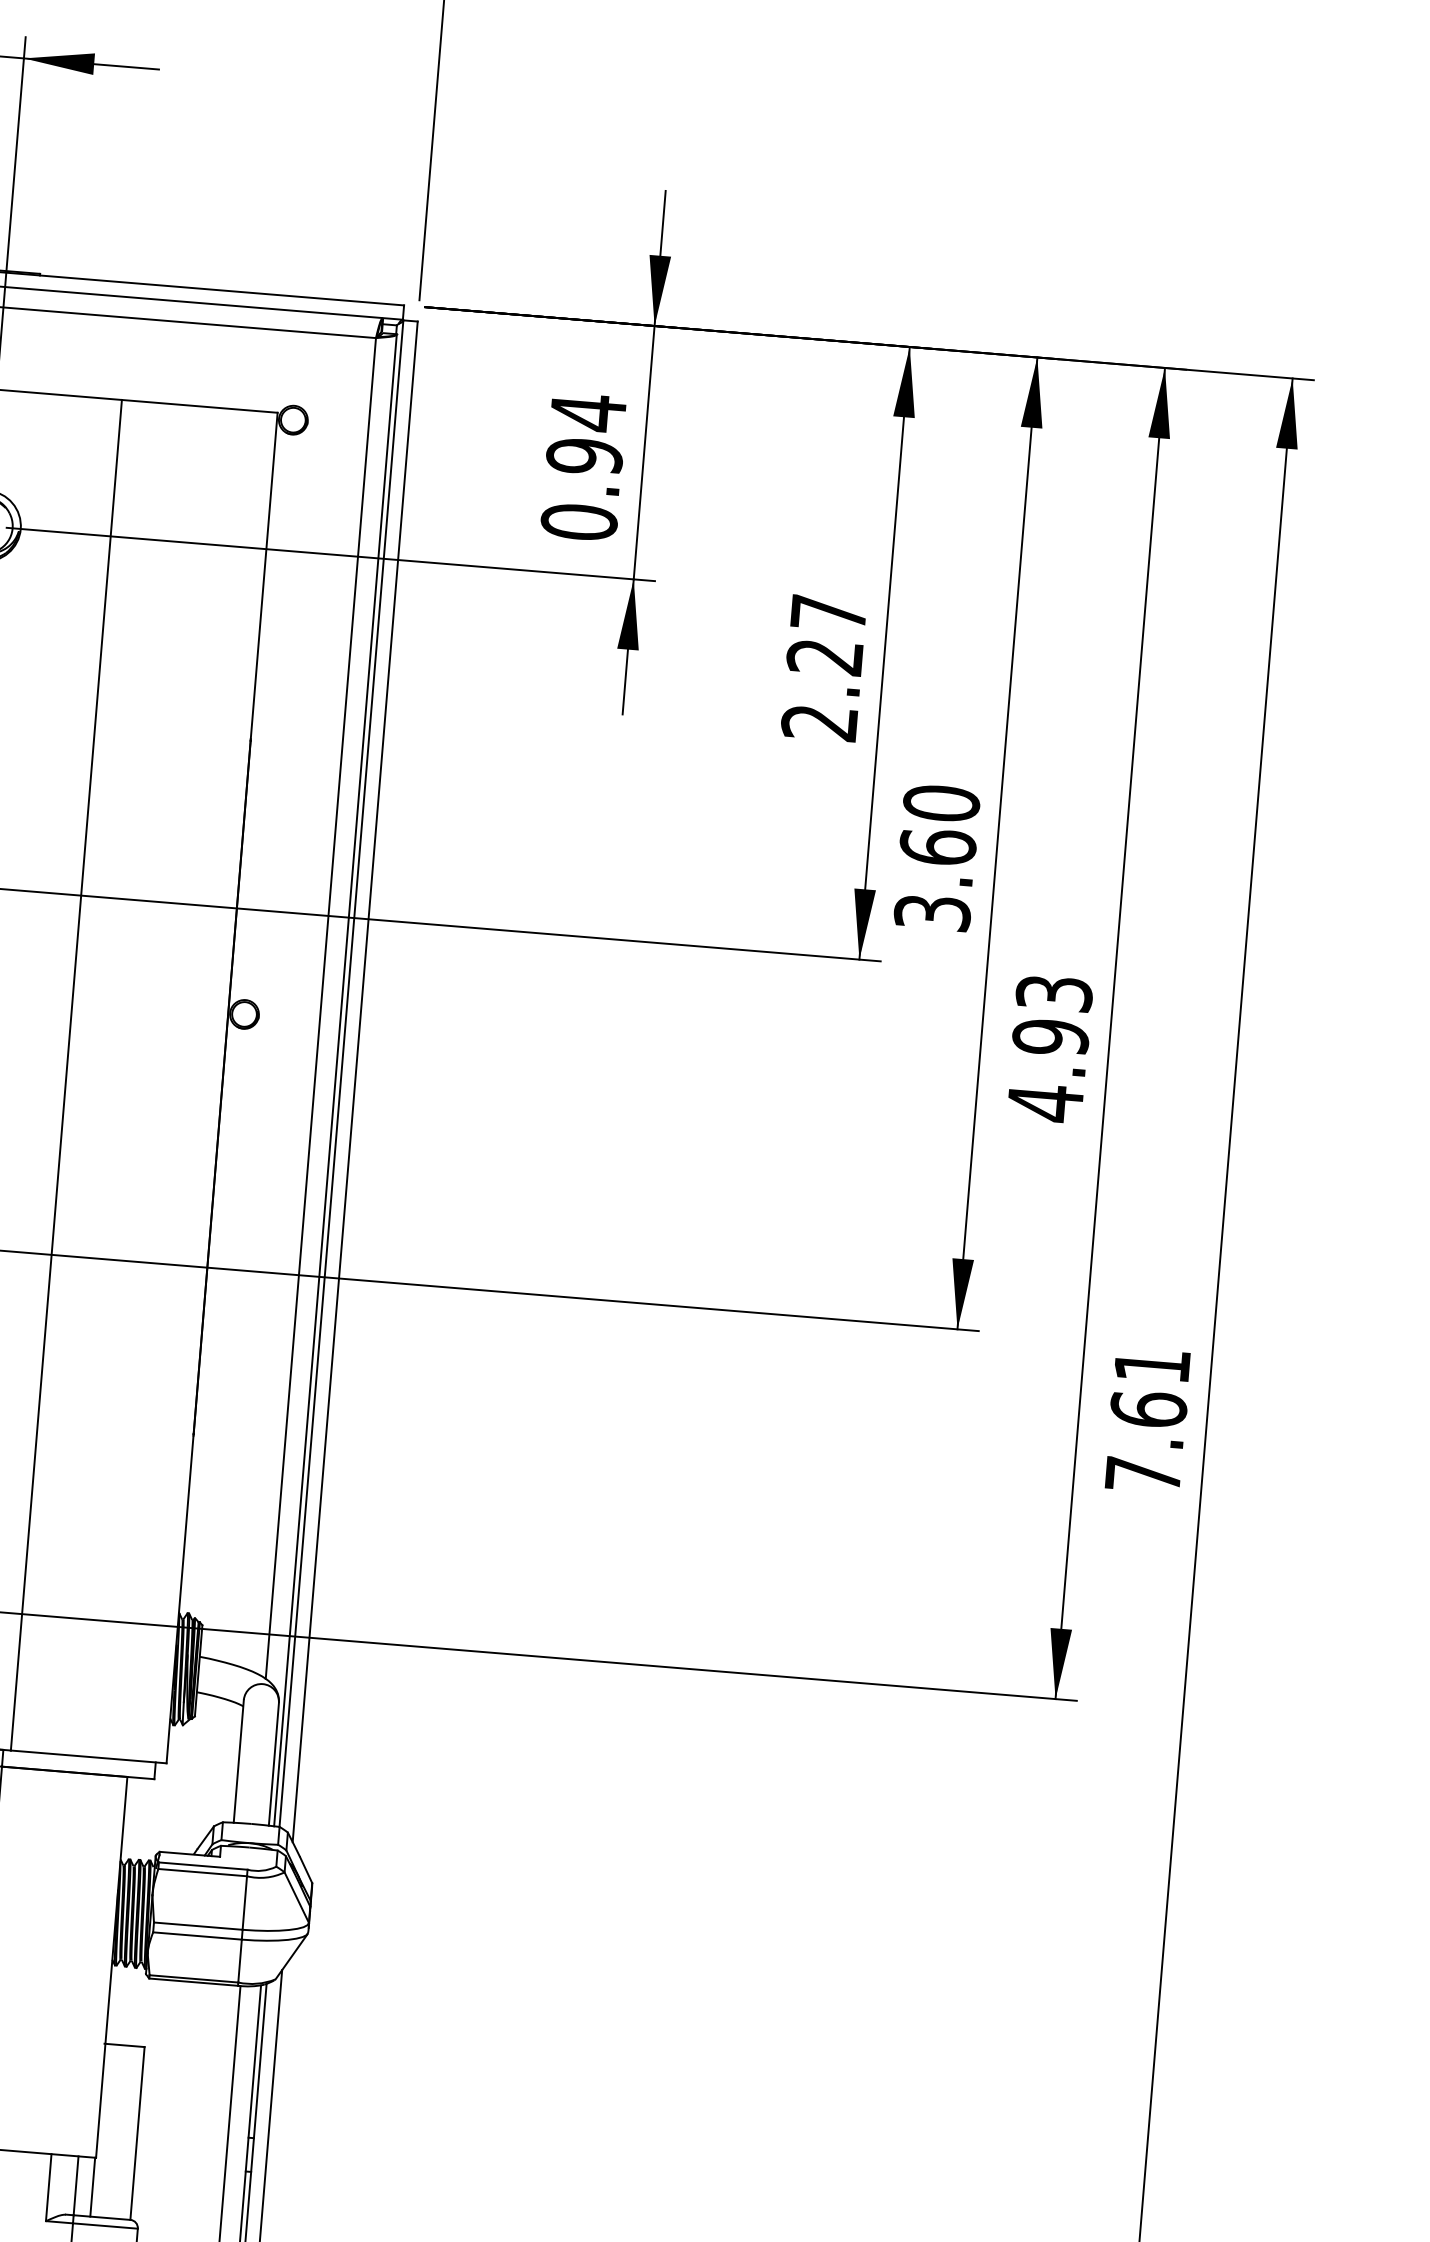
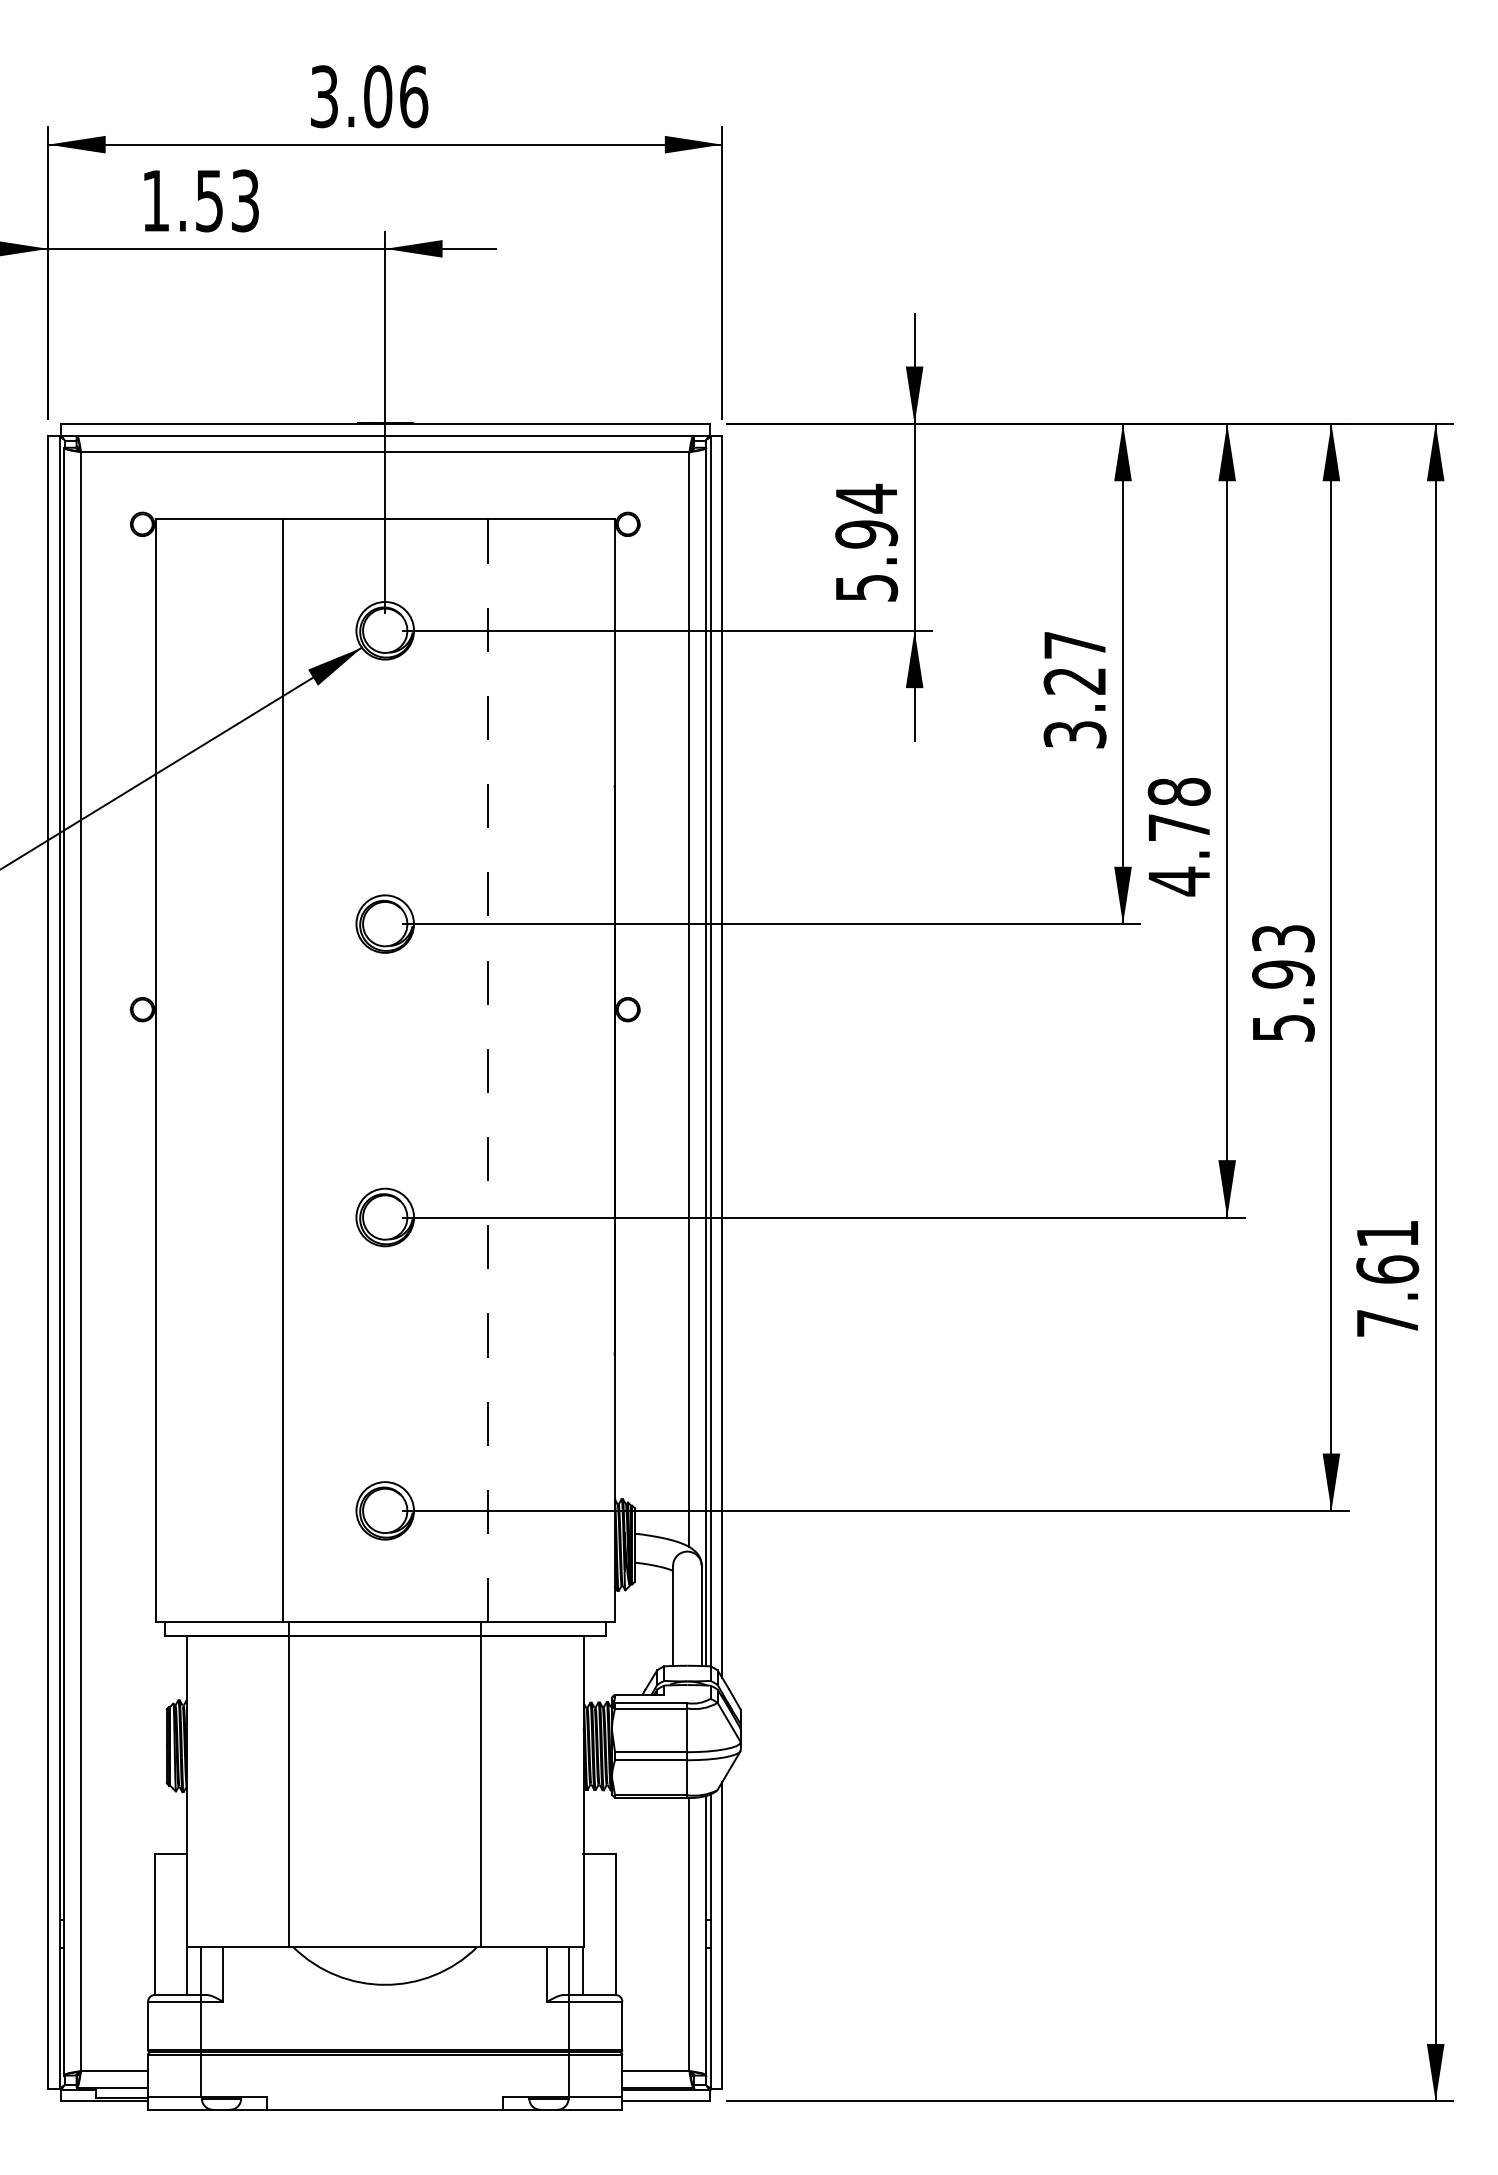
text: (579, 521) -> (866, 587), 0.94 -> 5.94
text: (819, 722) -> (1074, 734), 2.27 -> 3.27
text: (936, 857) -> (1178, 836), 3.60 -> 4.78
line: (66, 1074) -> (487, 1070), solid -> dashed
text: (1045, 1103) -> (1283, 1028), 4.93 -> 5.93

